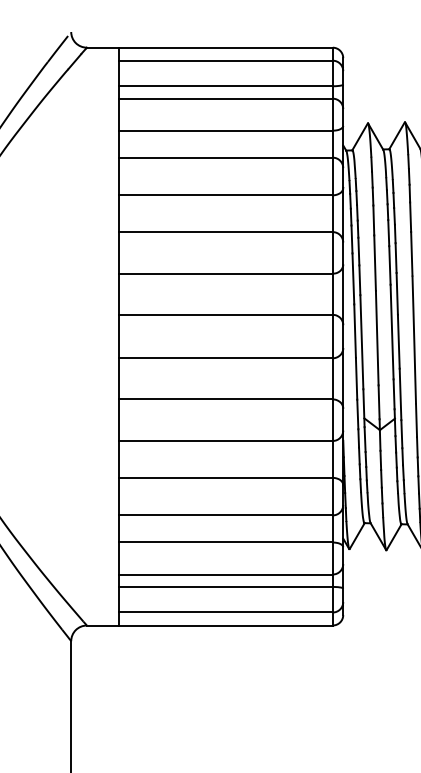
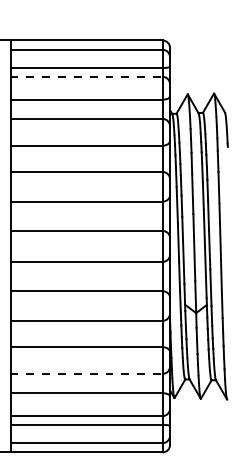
line: (226, 98) -> (86, 76), solid -> dashed
line: (226, 515) -> (86, 373), solid -> dashed

